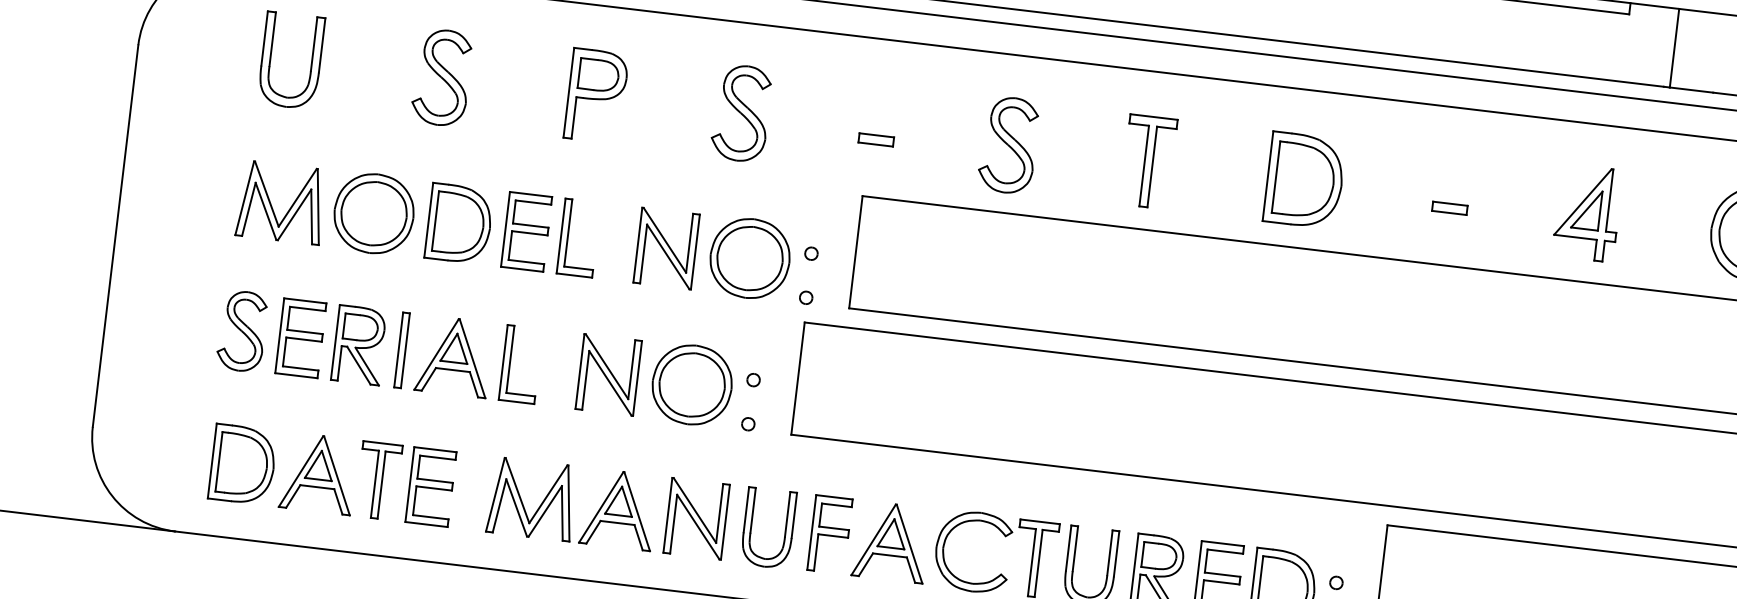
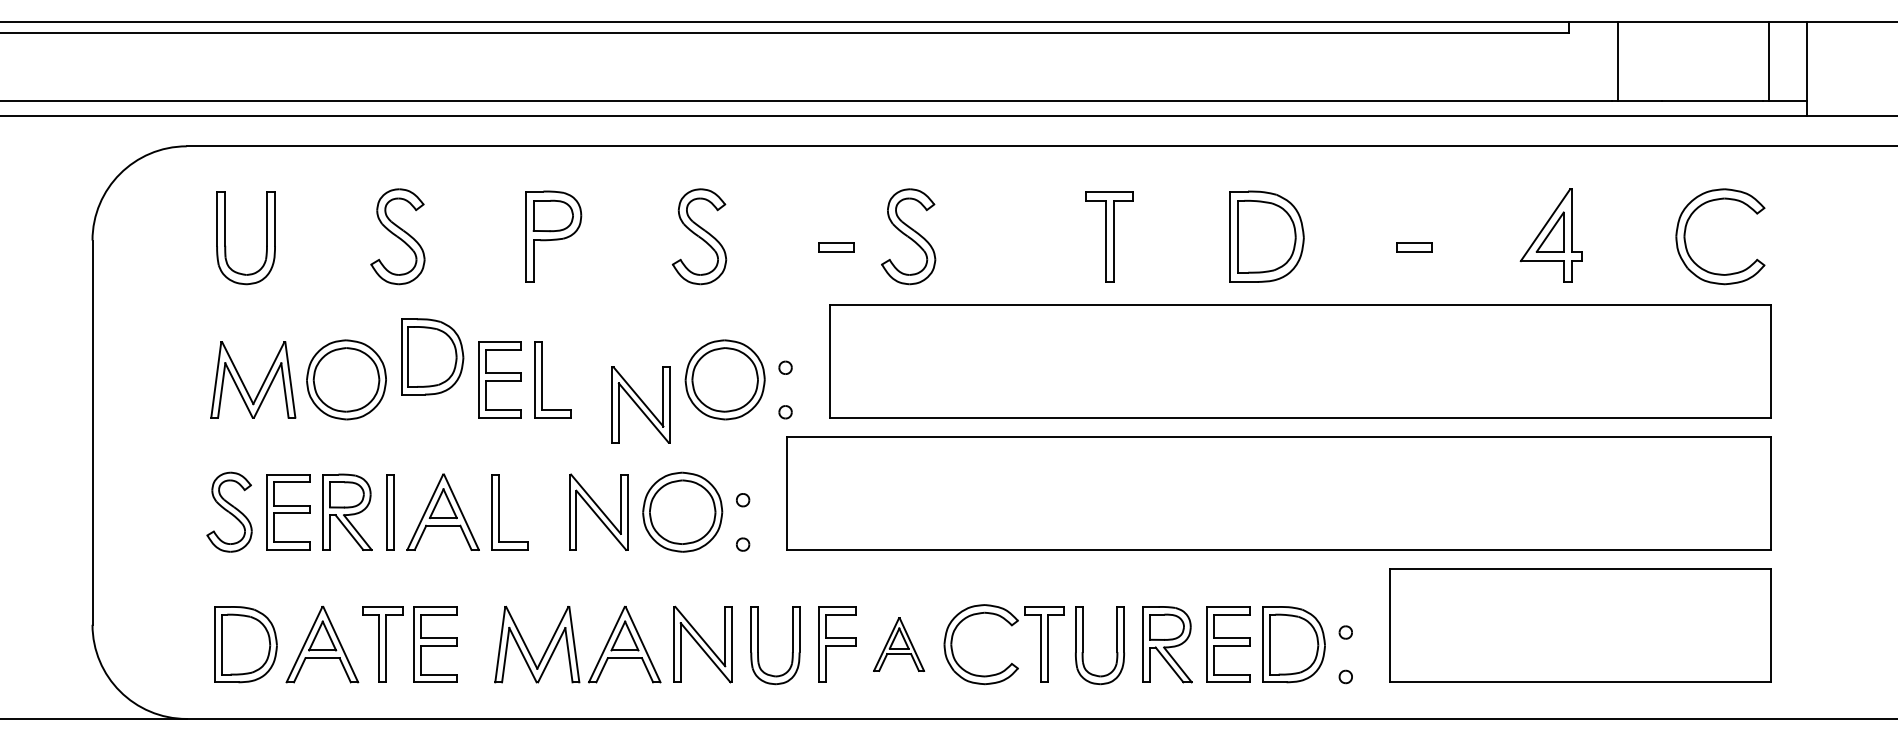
part: (1008, 144) -> (908, 236), moved
part: (459, 223) -> (432, 356), moved
part: (666, 248) -> (640, 404), moved
part: (890, 541) -> (898, 644), size x0.7

